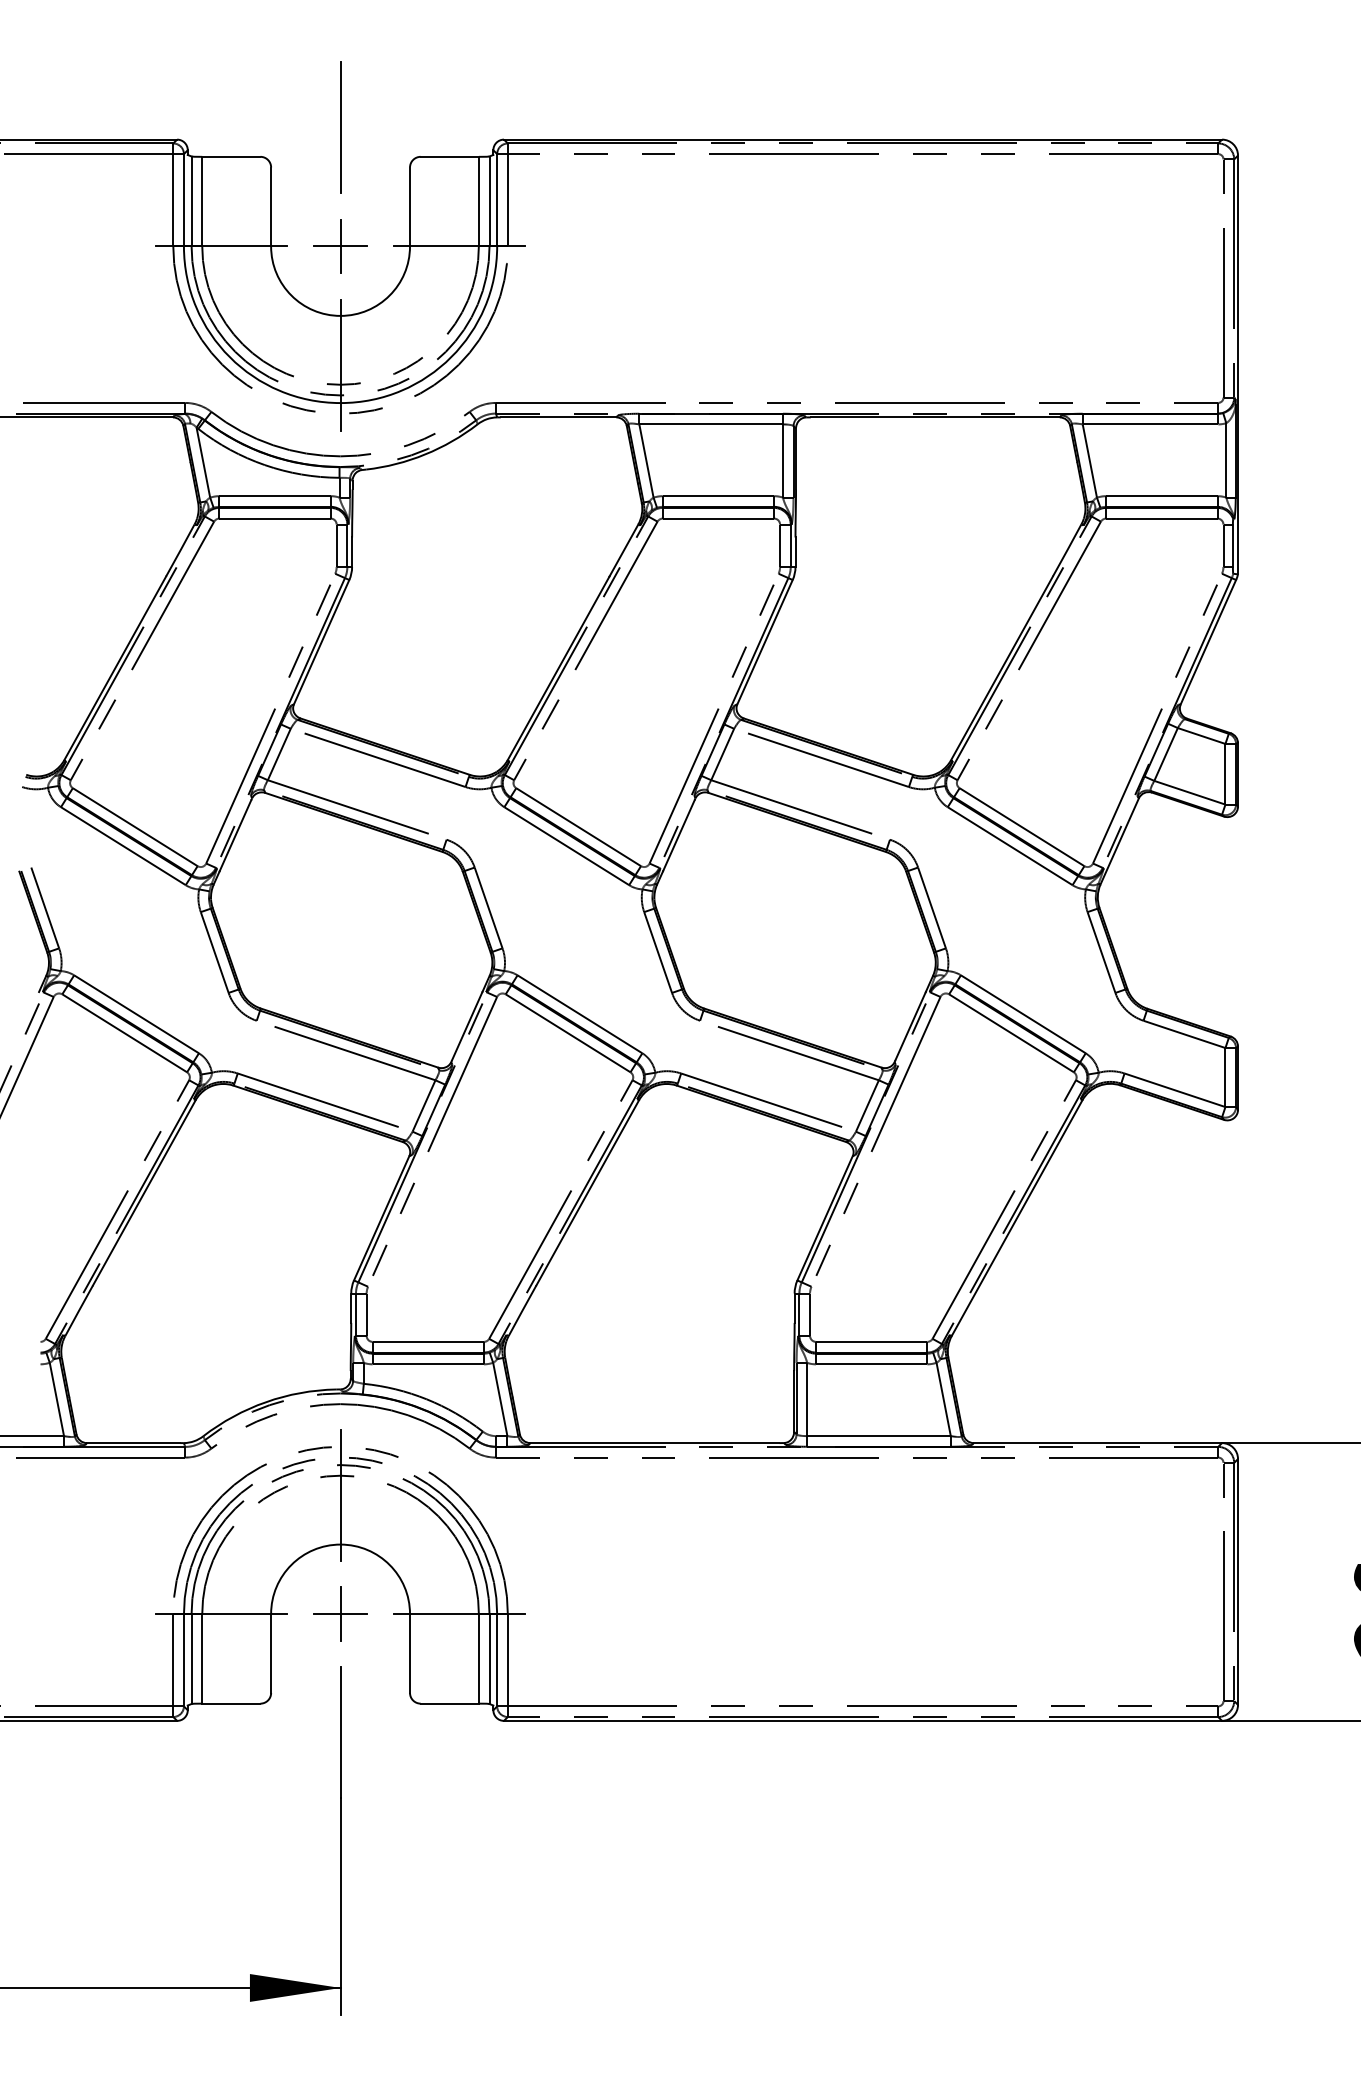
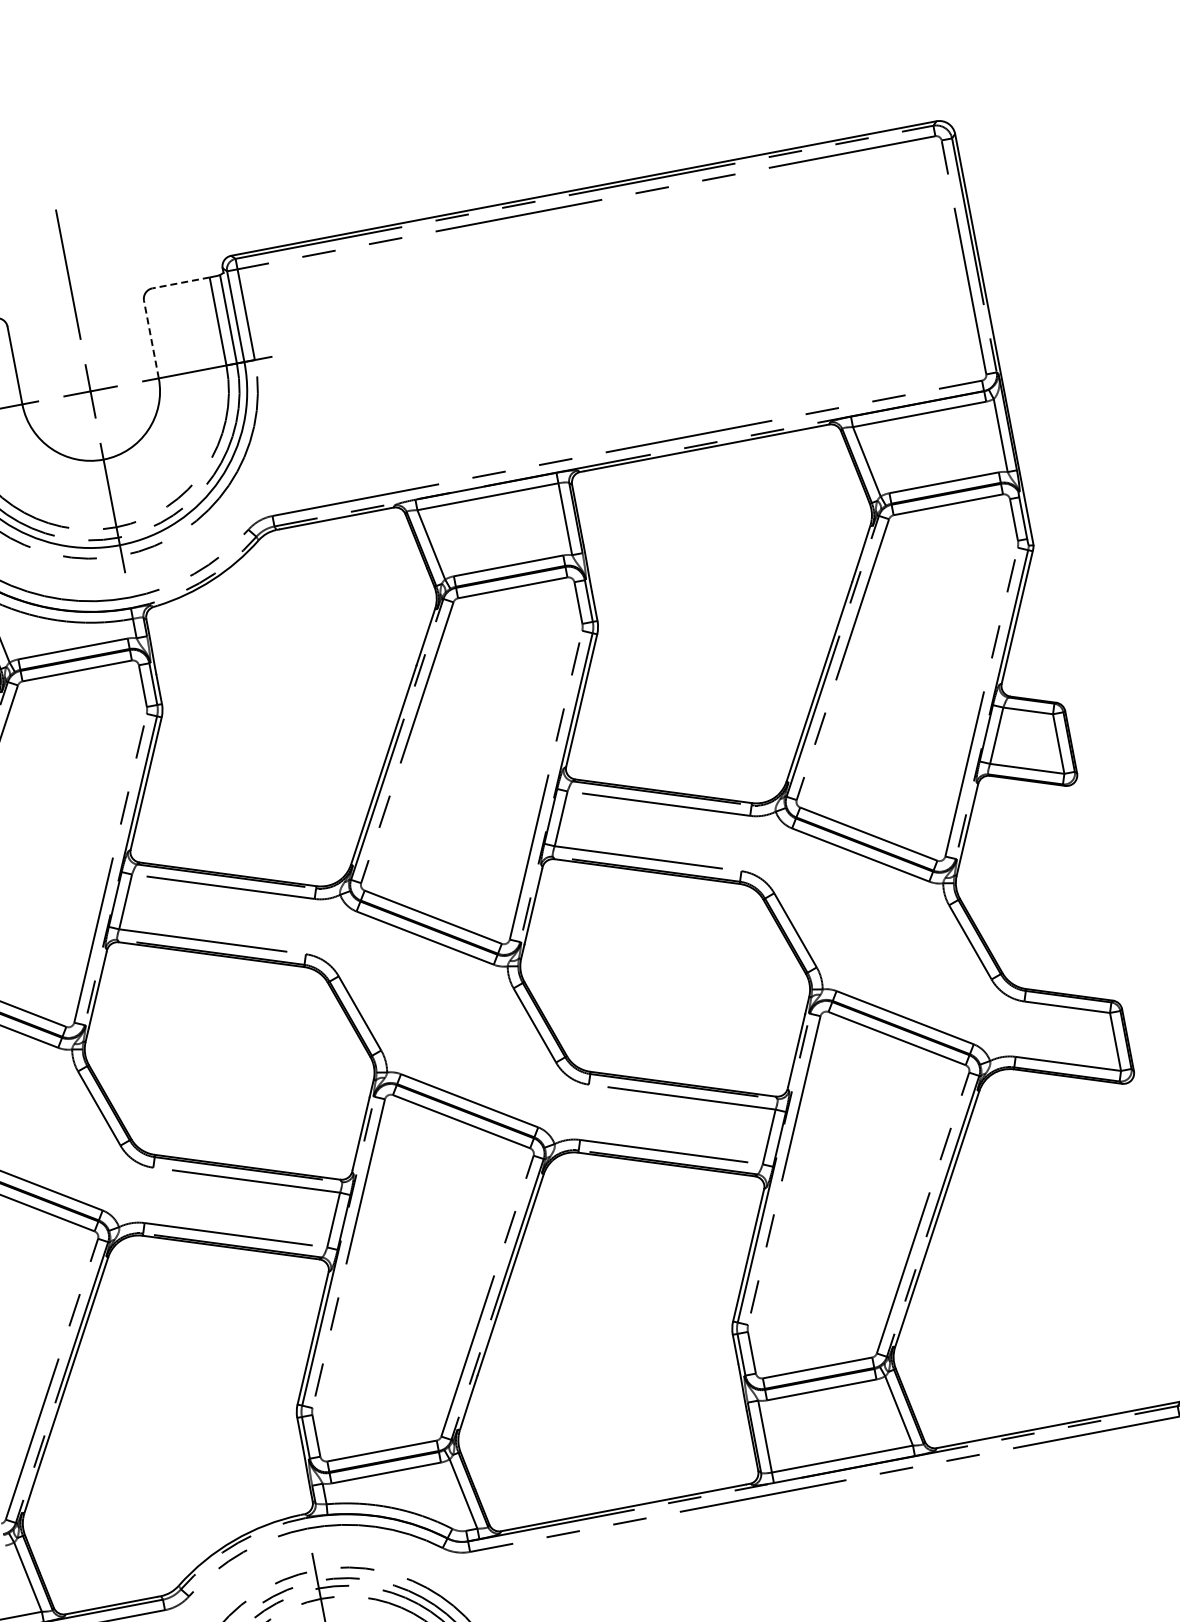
line: (449, 156) -> (180, 282), solid -> dashed
line: (410, 206) -> (151, 339), solid -> dashed

